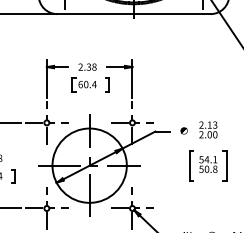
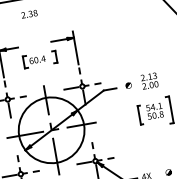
text: (87, 66) -> (29, 13), moved
part: (191, 165) -> (140, 114), size x0.7

